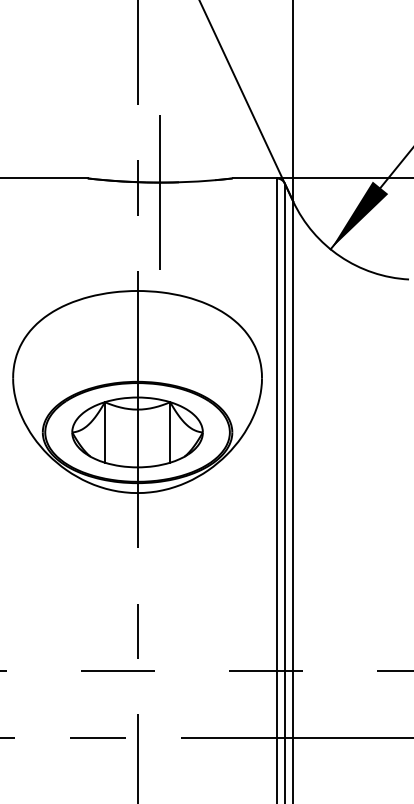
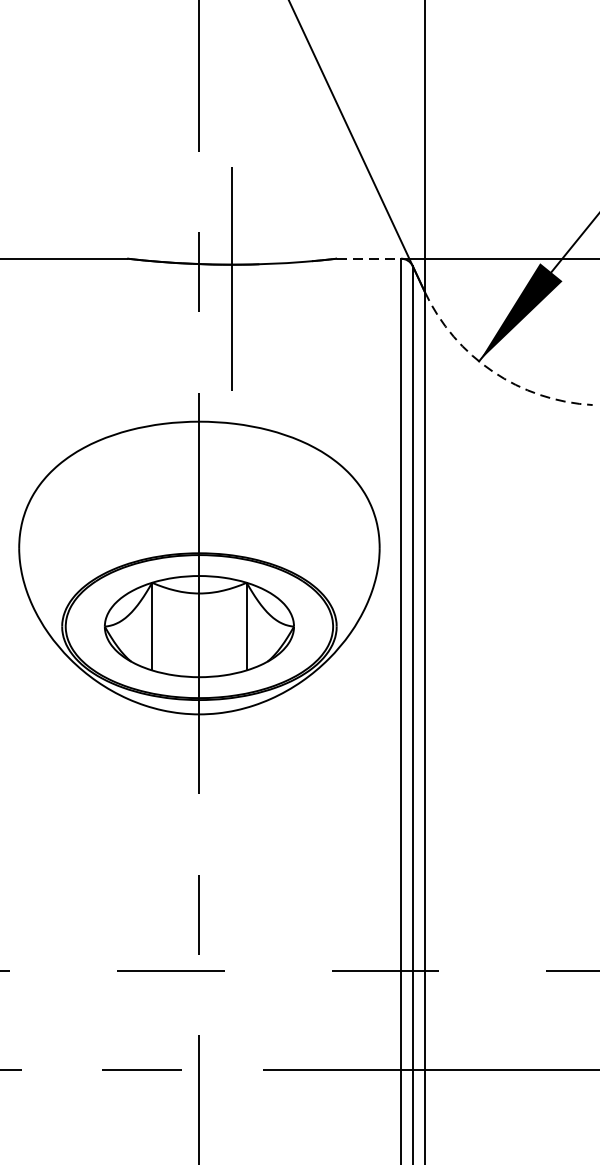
line: (255, 178) -> (370, 258), solid -> dashed
arc: (340, 256) -> (493, 371), solid -> dashed

